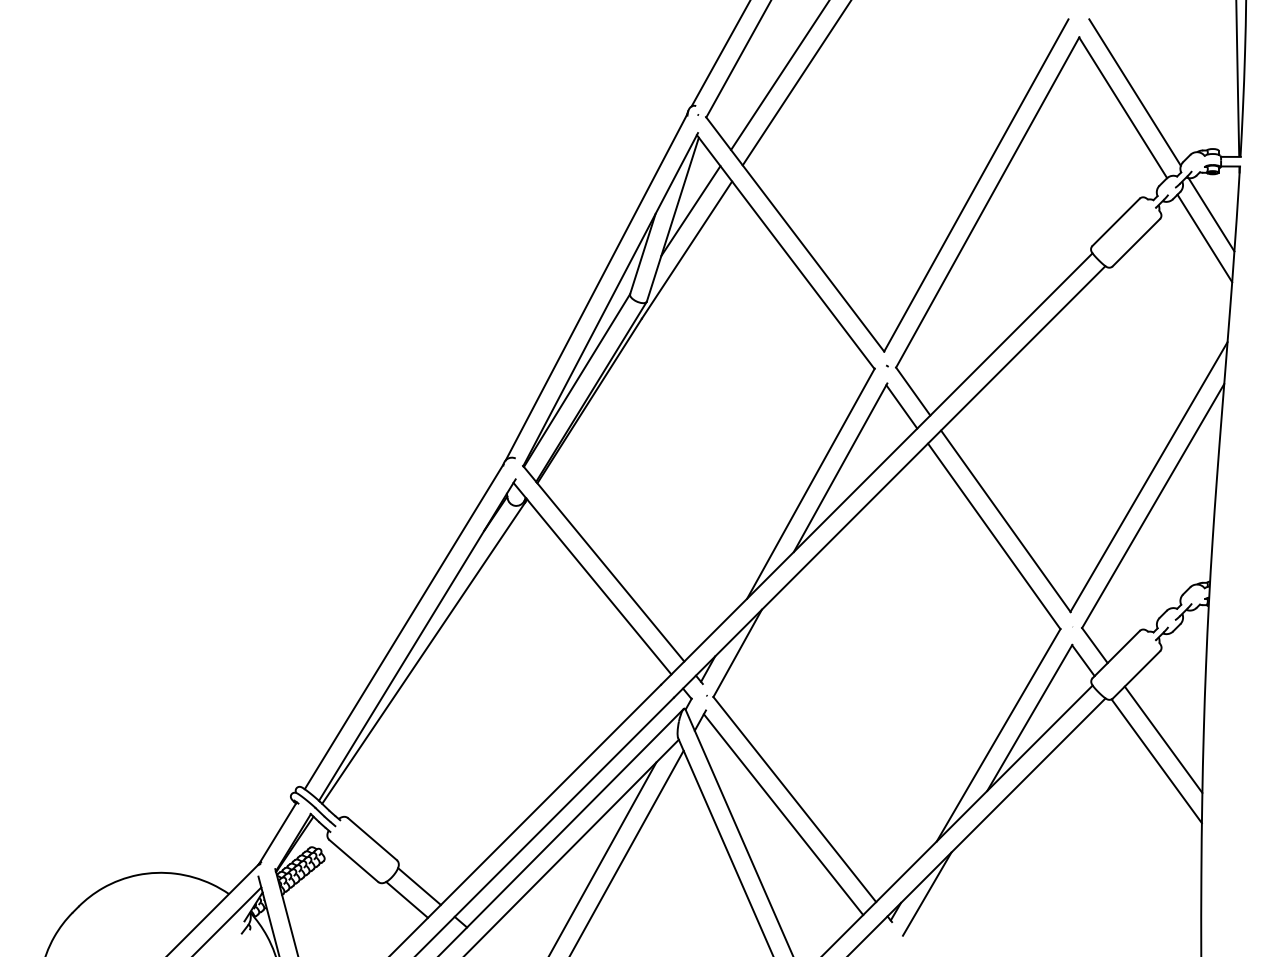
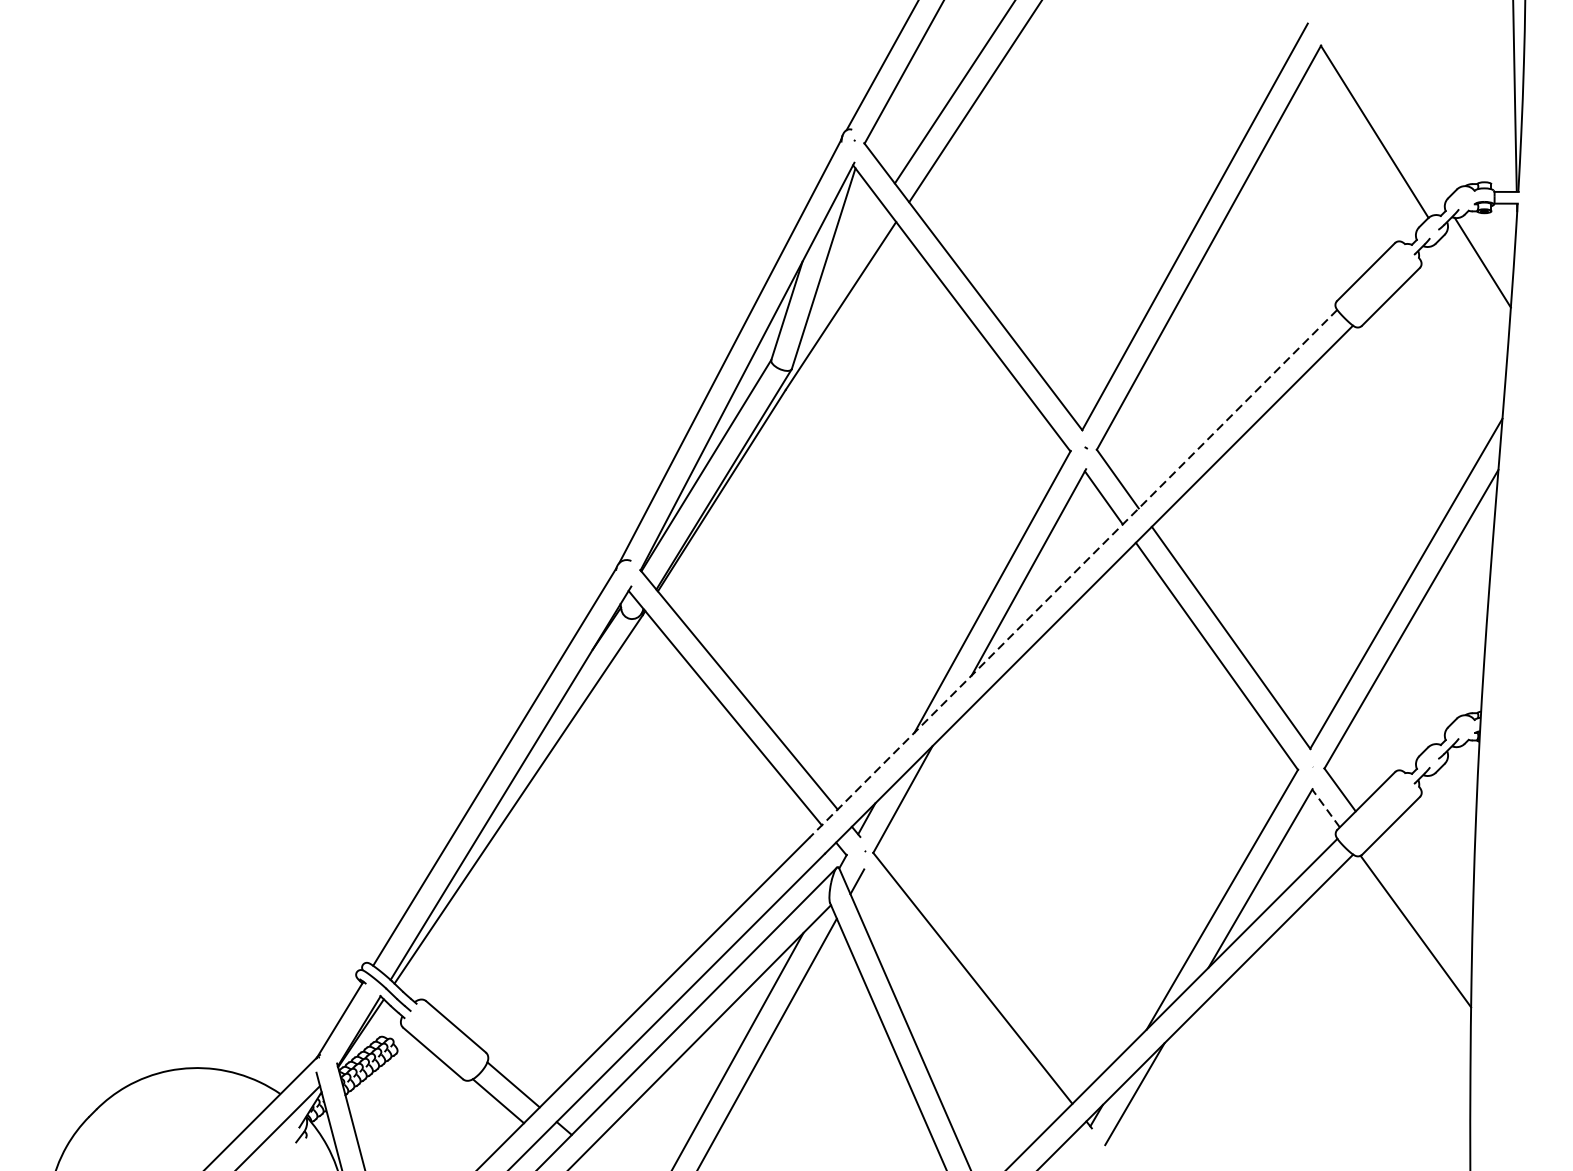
line: (1134, 92) -> (1388, 113), removed
line: (690, 211) -> (845, 258), removed
line: (1204, 238) -> (1474, 291), removed
line: (876, 469) -> (1072, 574), solid -> dashed
line: (1083, 660) -> (1326, 808), solid -> dashed
line: (1163, 739) -> (1424, 904), removed
line: (783, 814) -> (959, 996), removed

